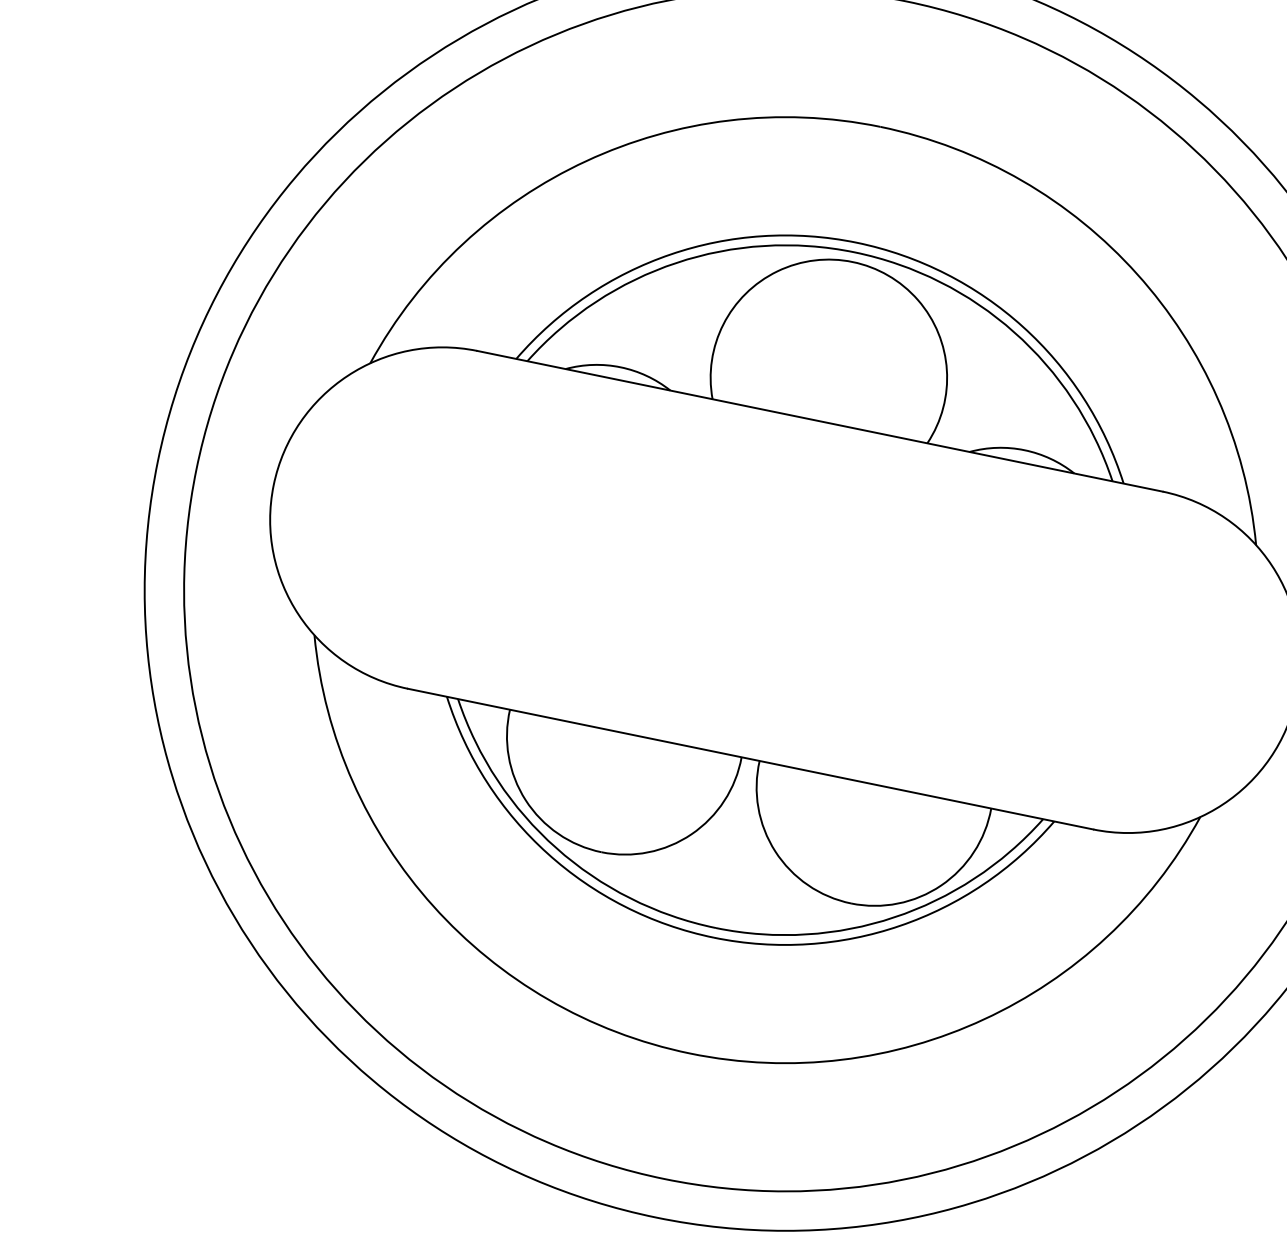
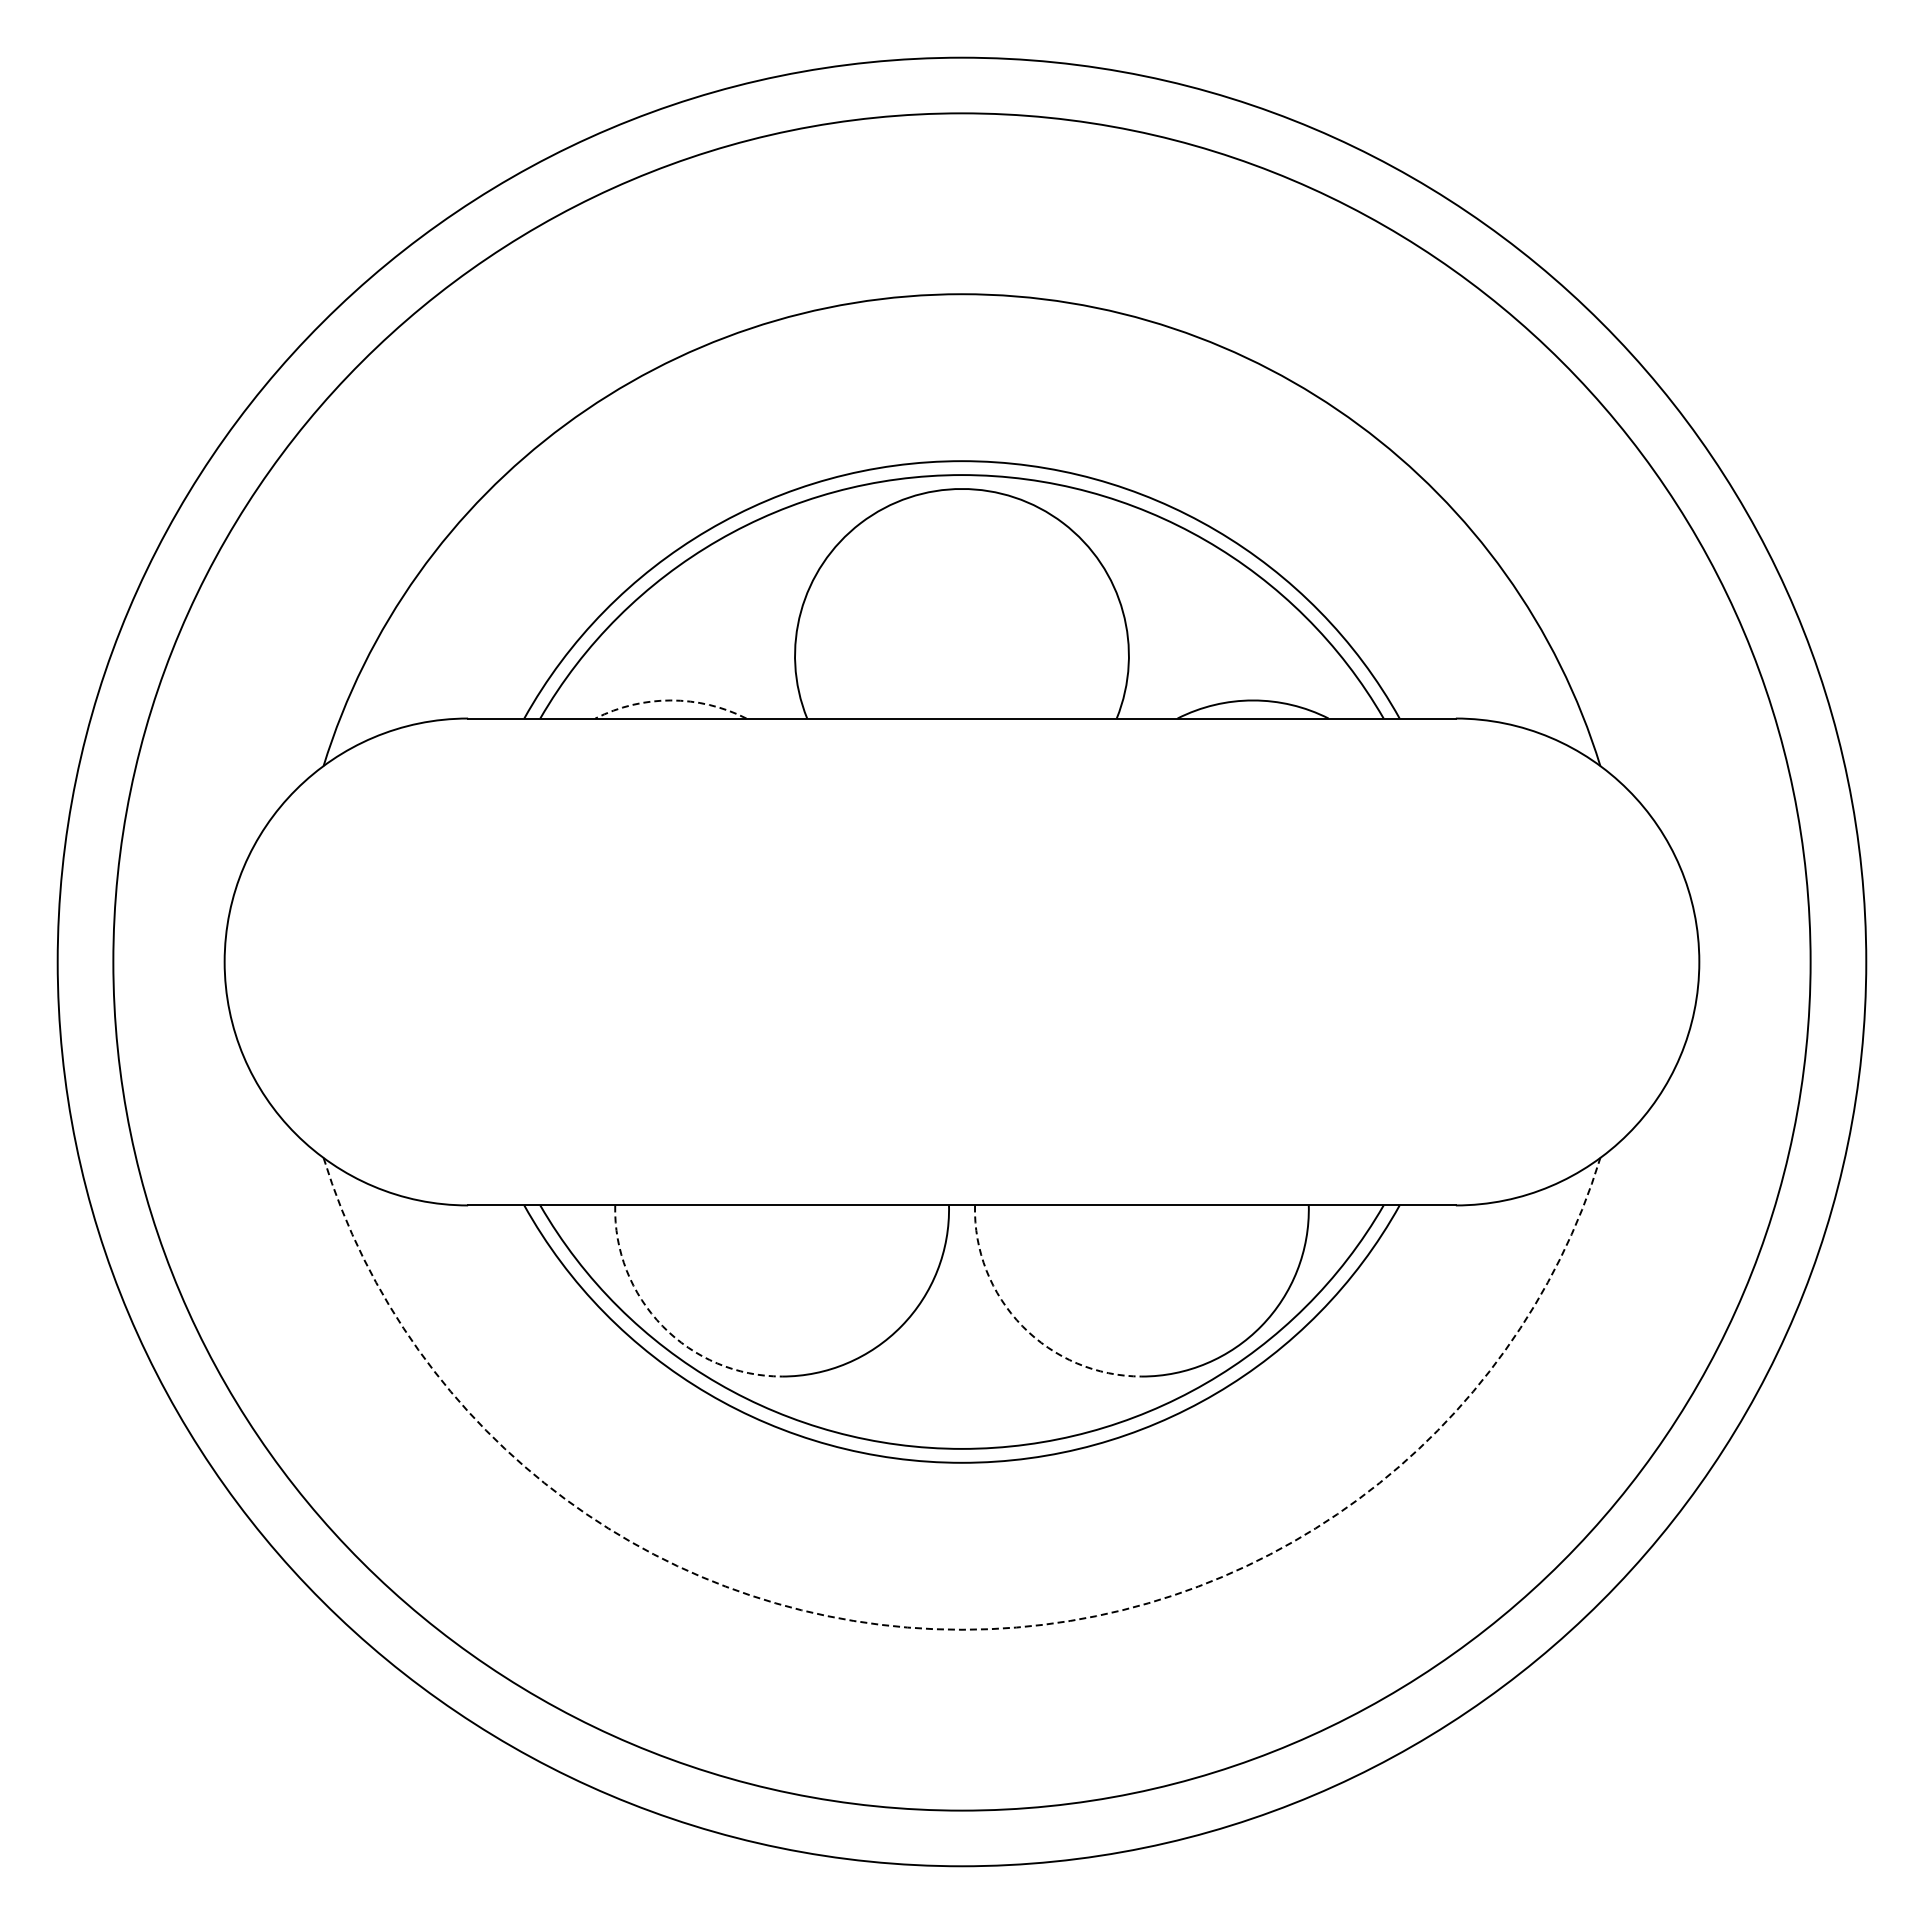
arc: (620, 367) -> (670, 700), solid -> dashed
arc: (525, 800) -> (662, 1326), solid -> dashed
arc: (775, 851) -> (1022, 1326), solid -> dashed
arc: (689, 1053) -> (961, 1629), solid -> dashed

